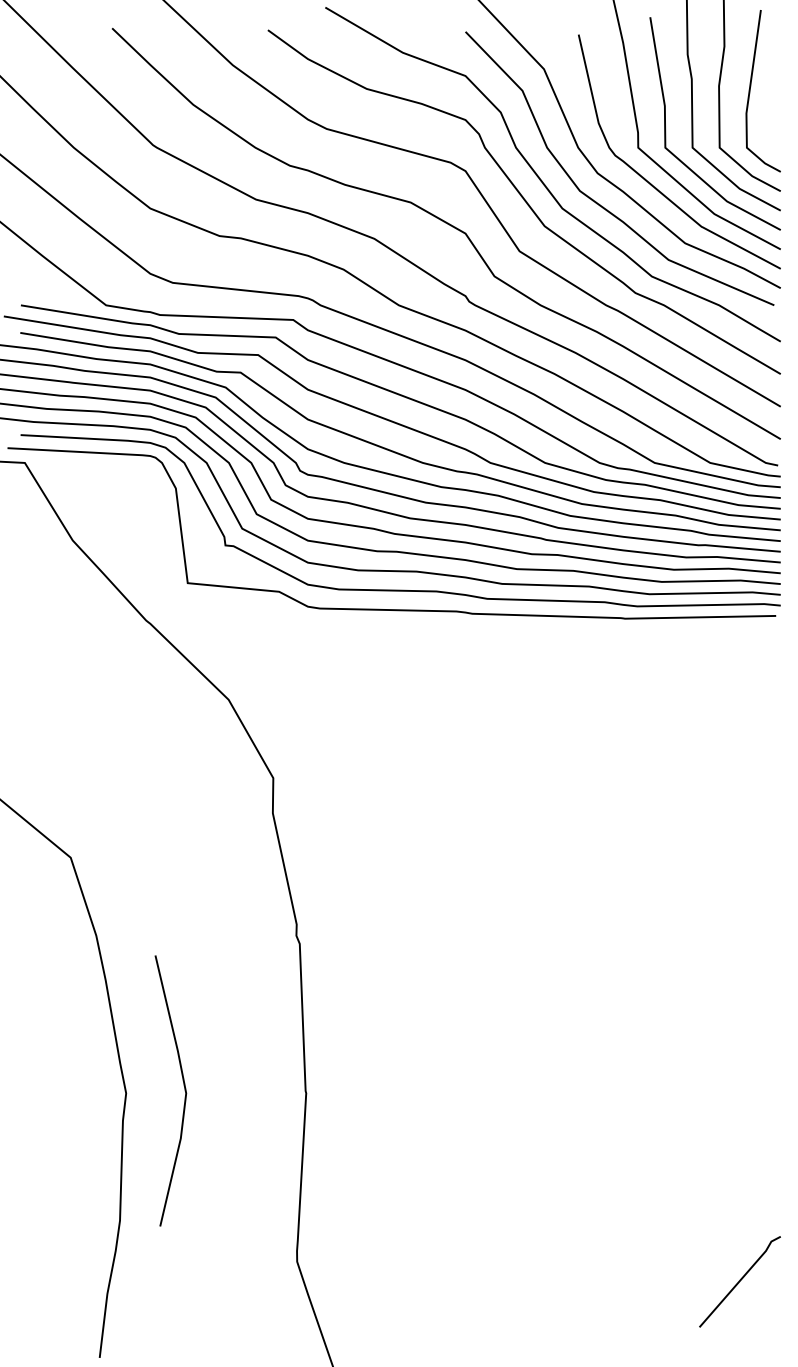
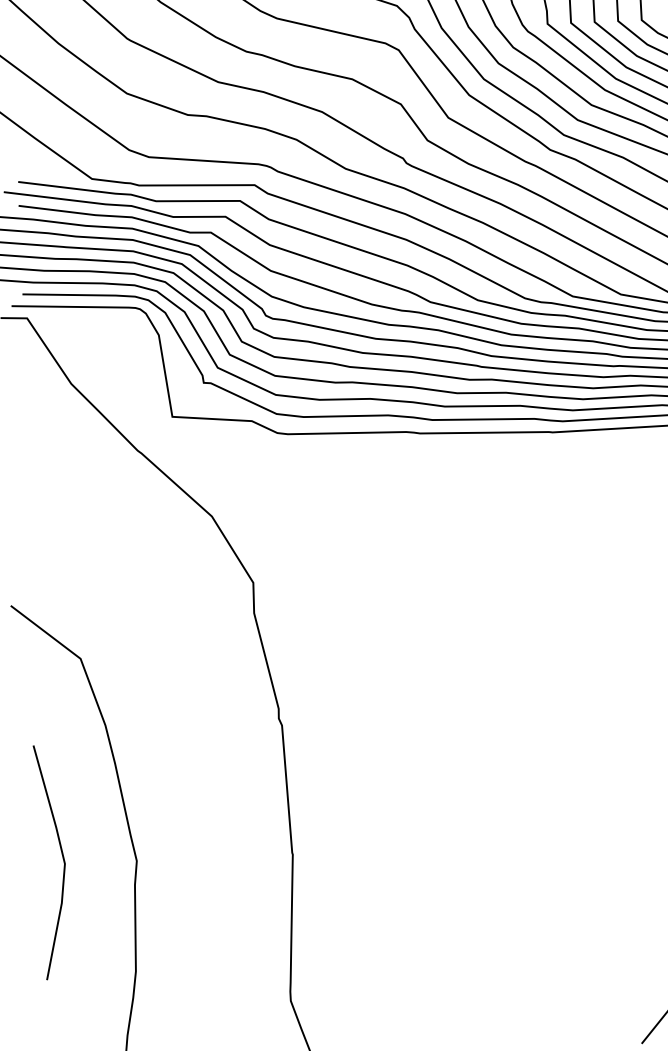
line: (183, 1085) -> (62, 857), moved

